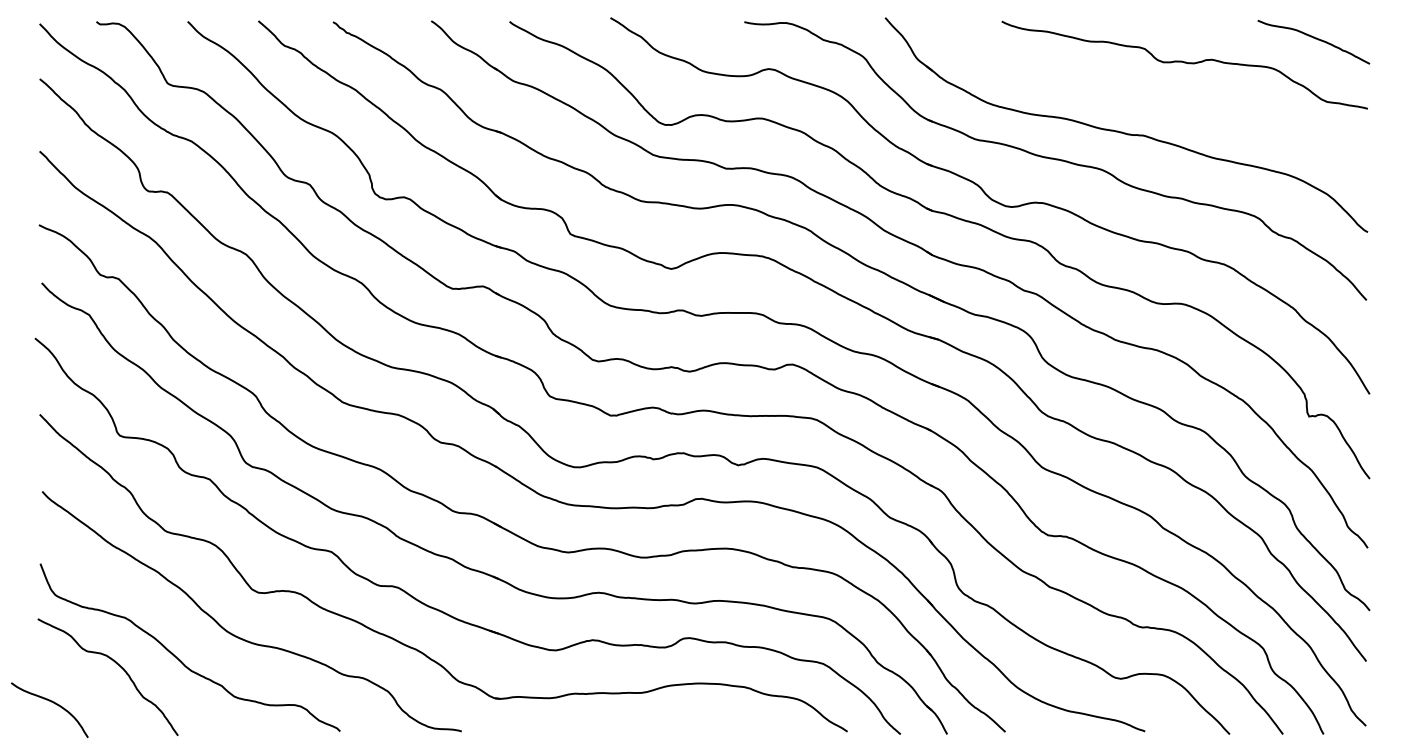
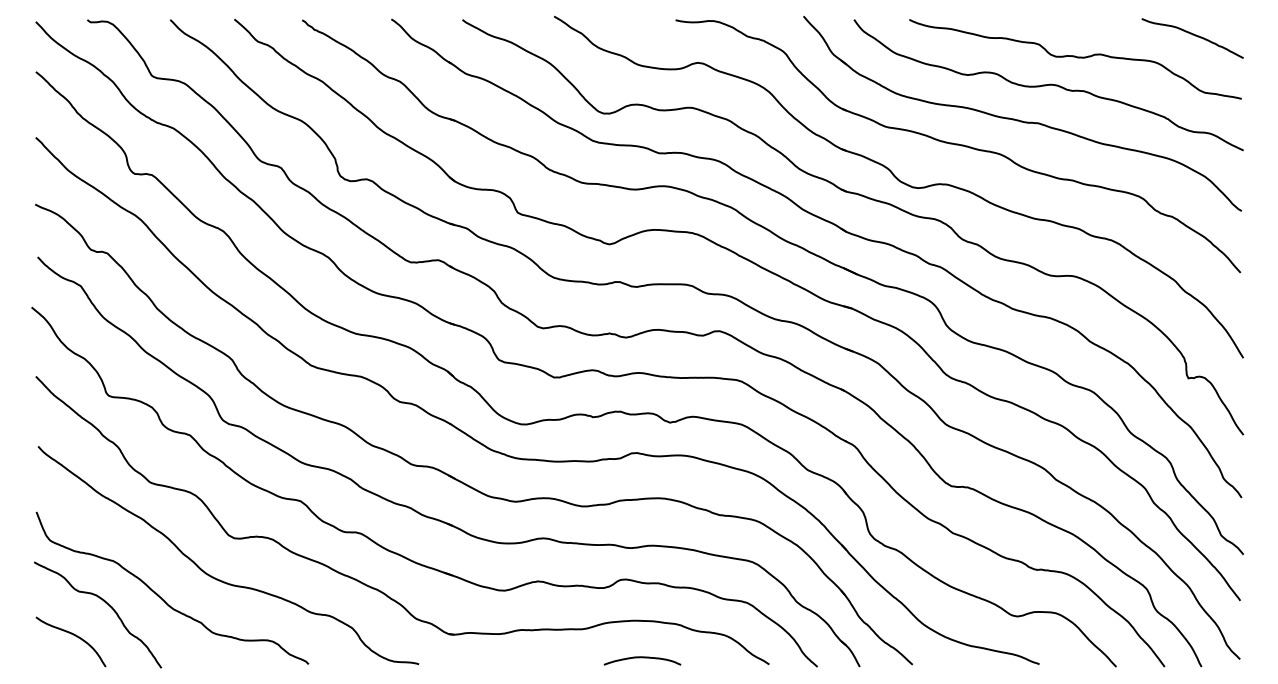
curve: (1155, 93) -> (1048, 85), added
curve: (52, 703) -> (73, 635), moved
curve: (707, 725) -> (642, 658), added

